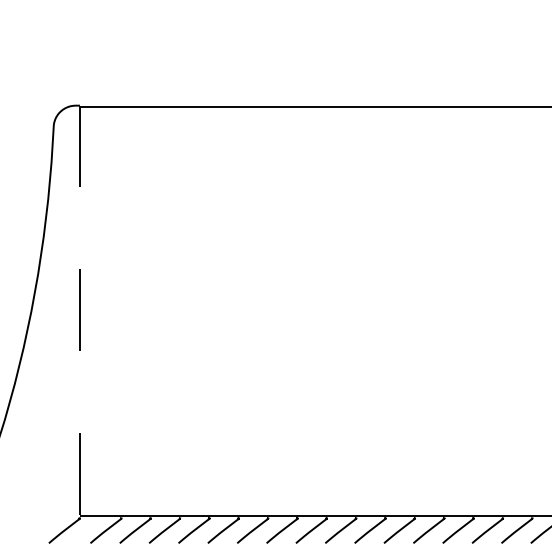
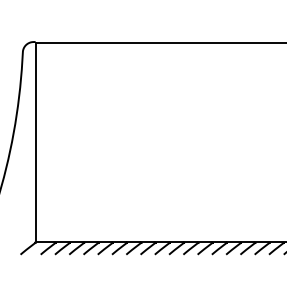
line: (79, 312) -> (35, 142), dashed -> solid

